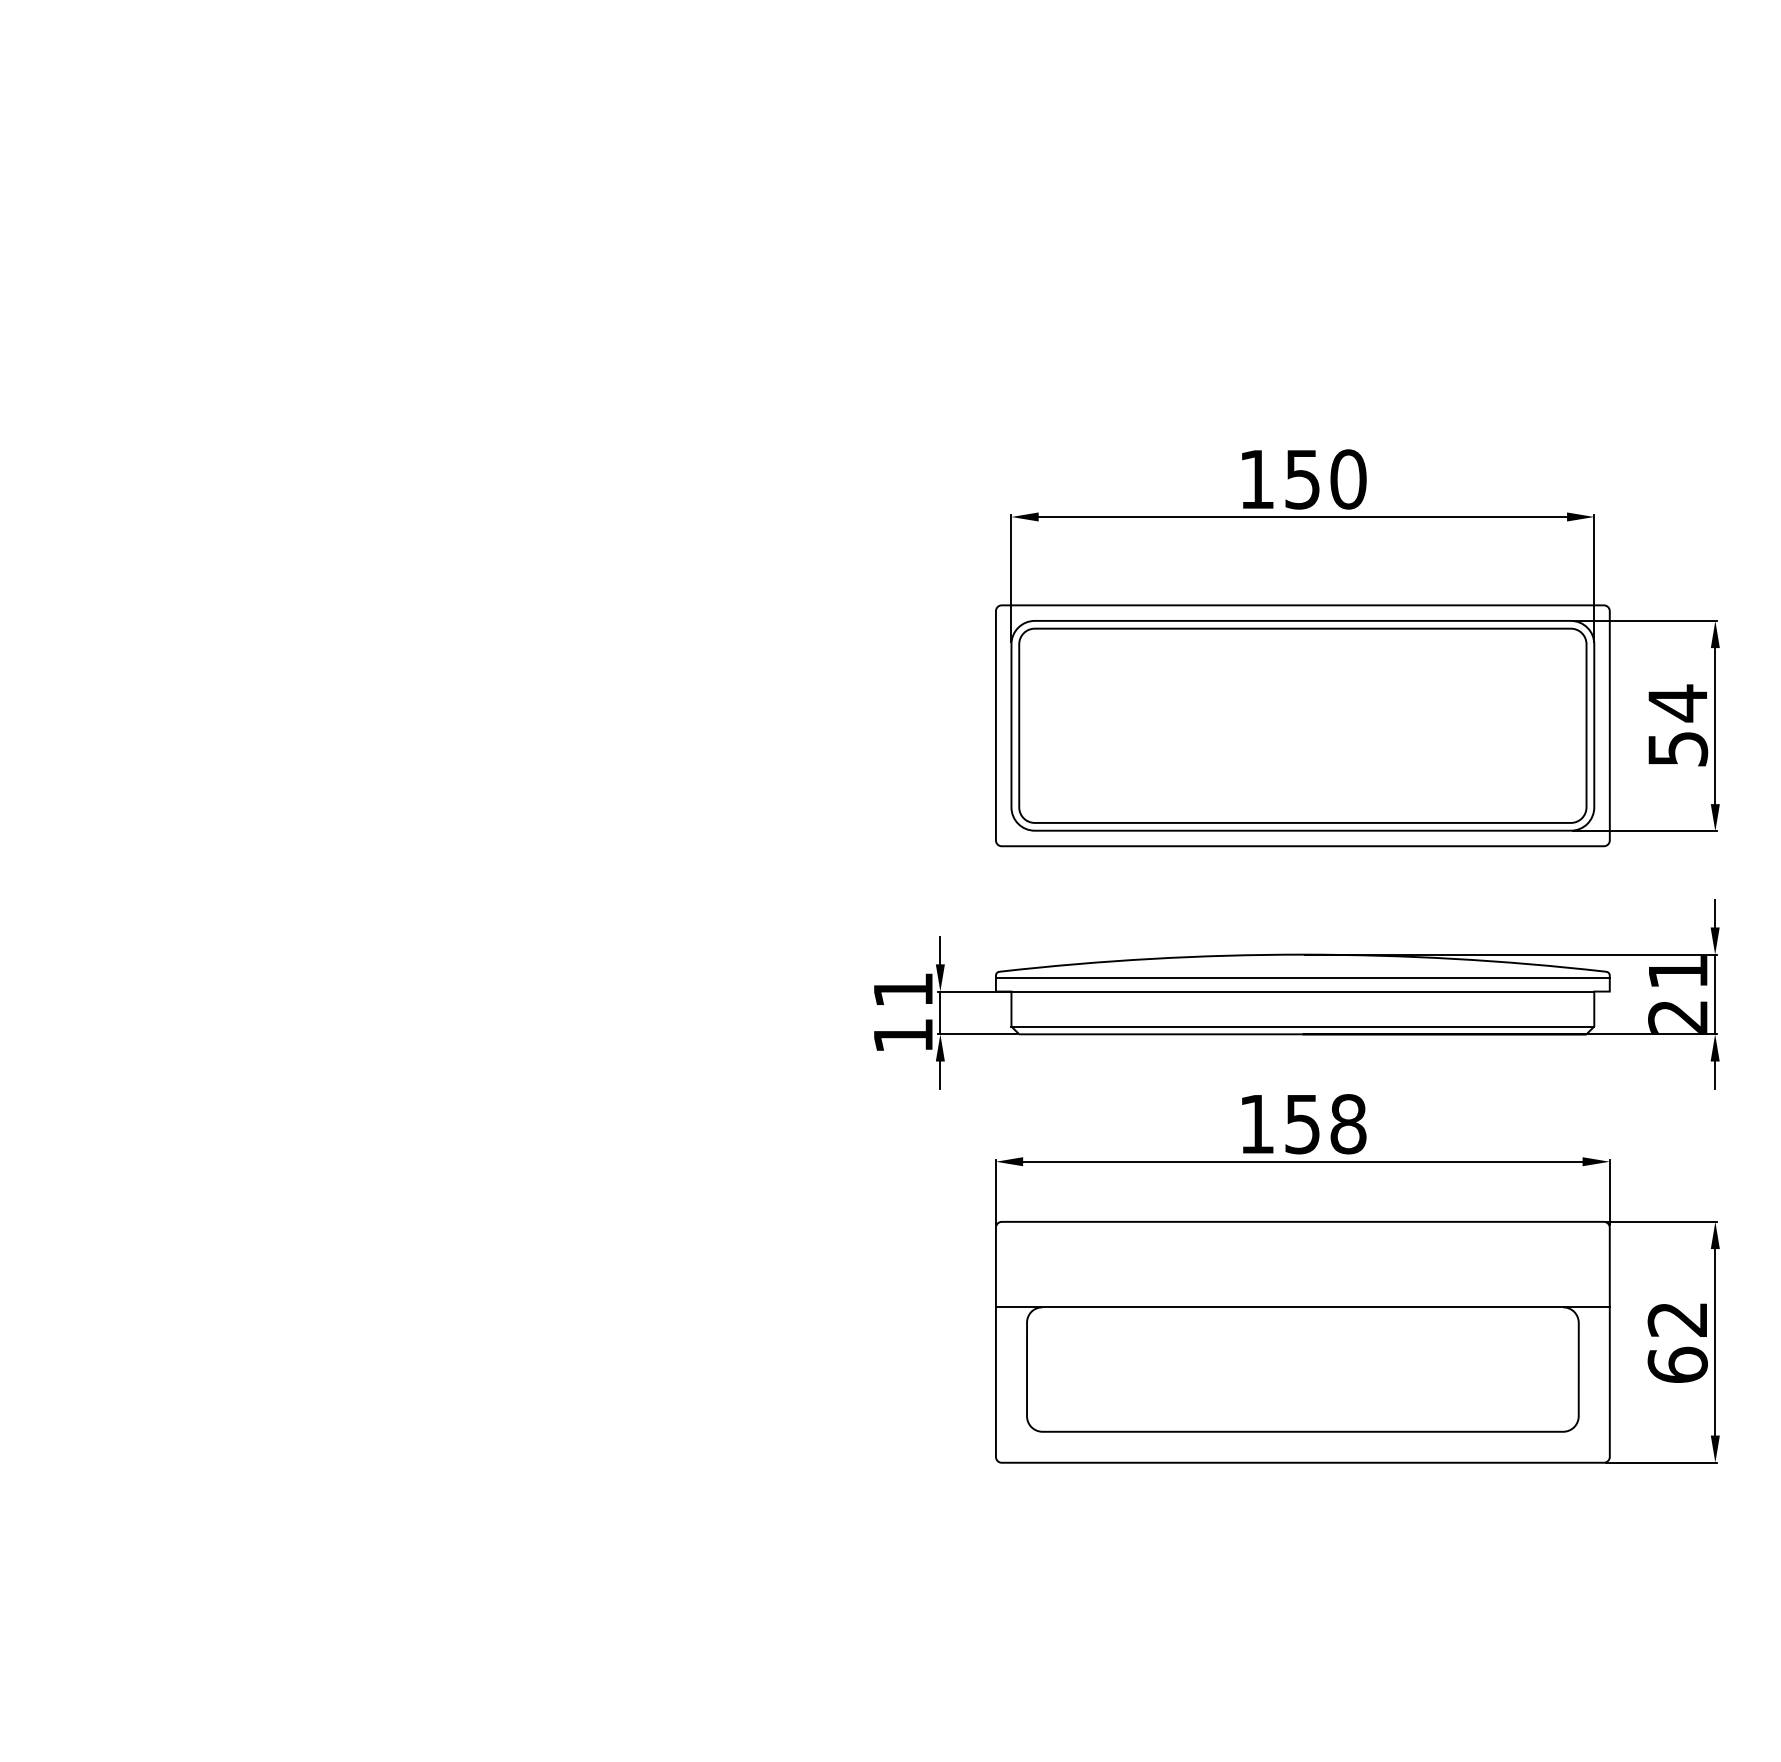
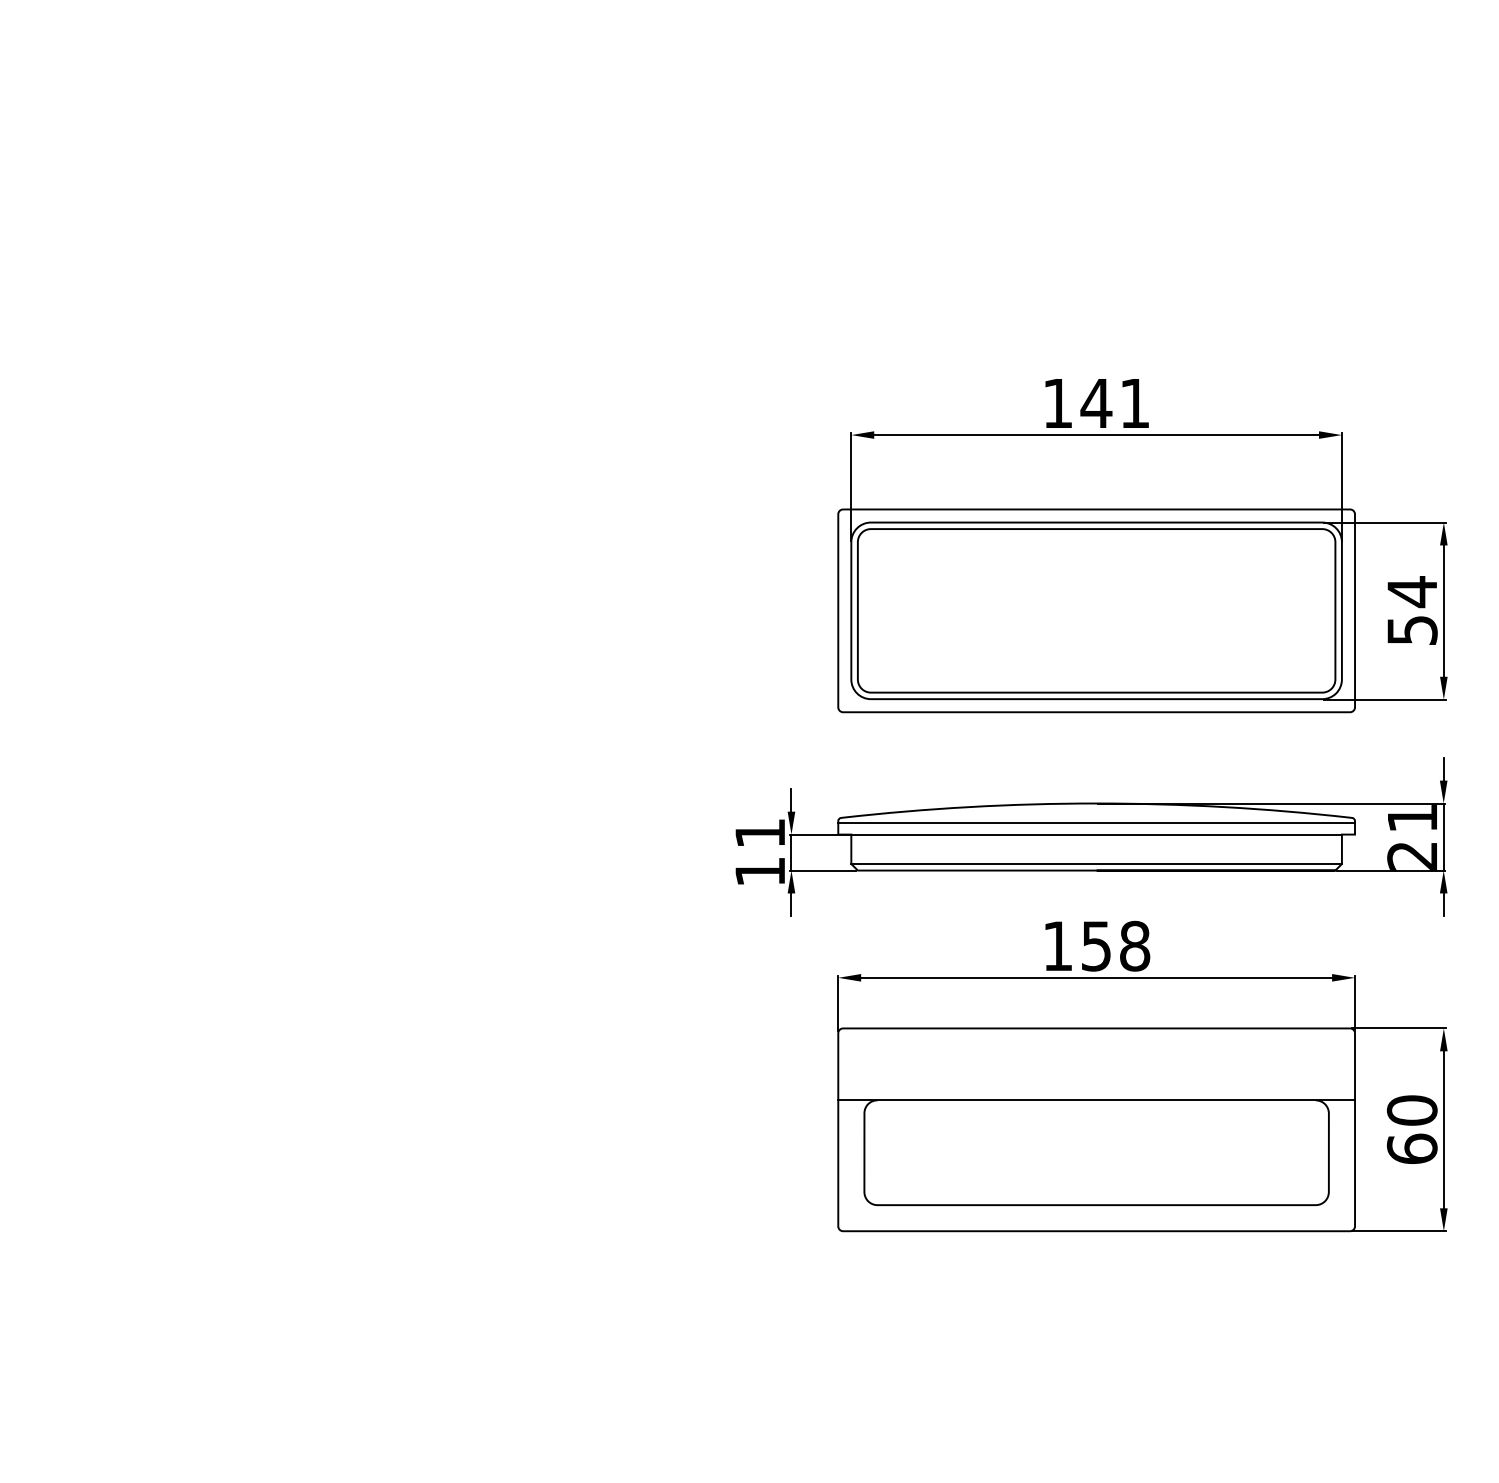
text: (1324, 479) -> (1114, 403), 150 -> 141
text: (1677, 1319) -> (1411, 1110), 62 -> 60

